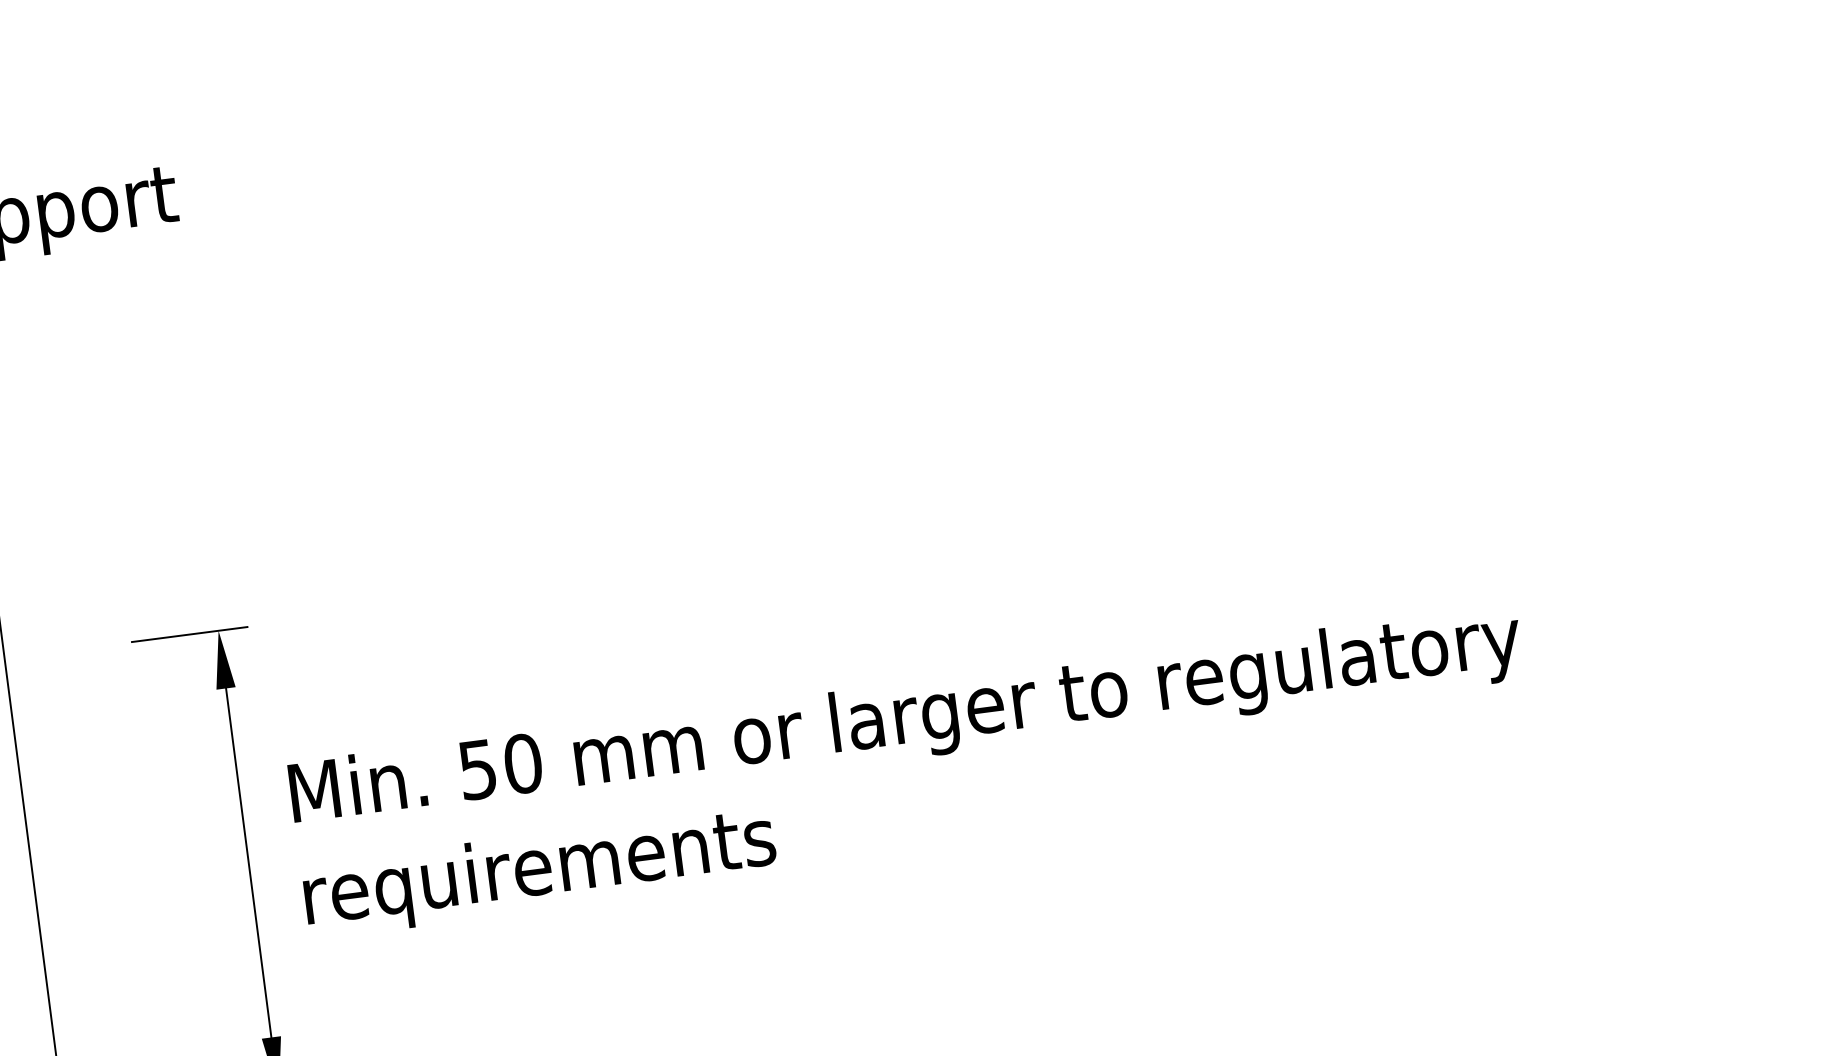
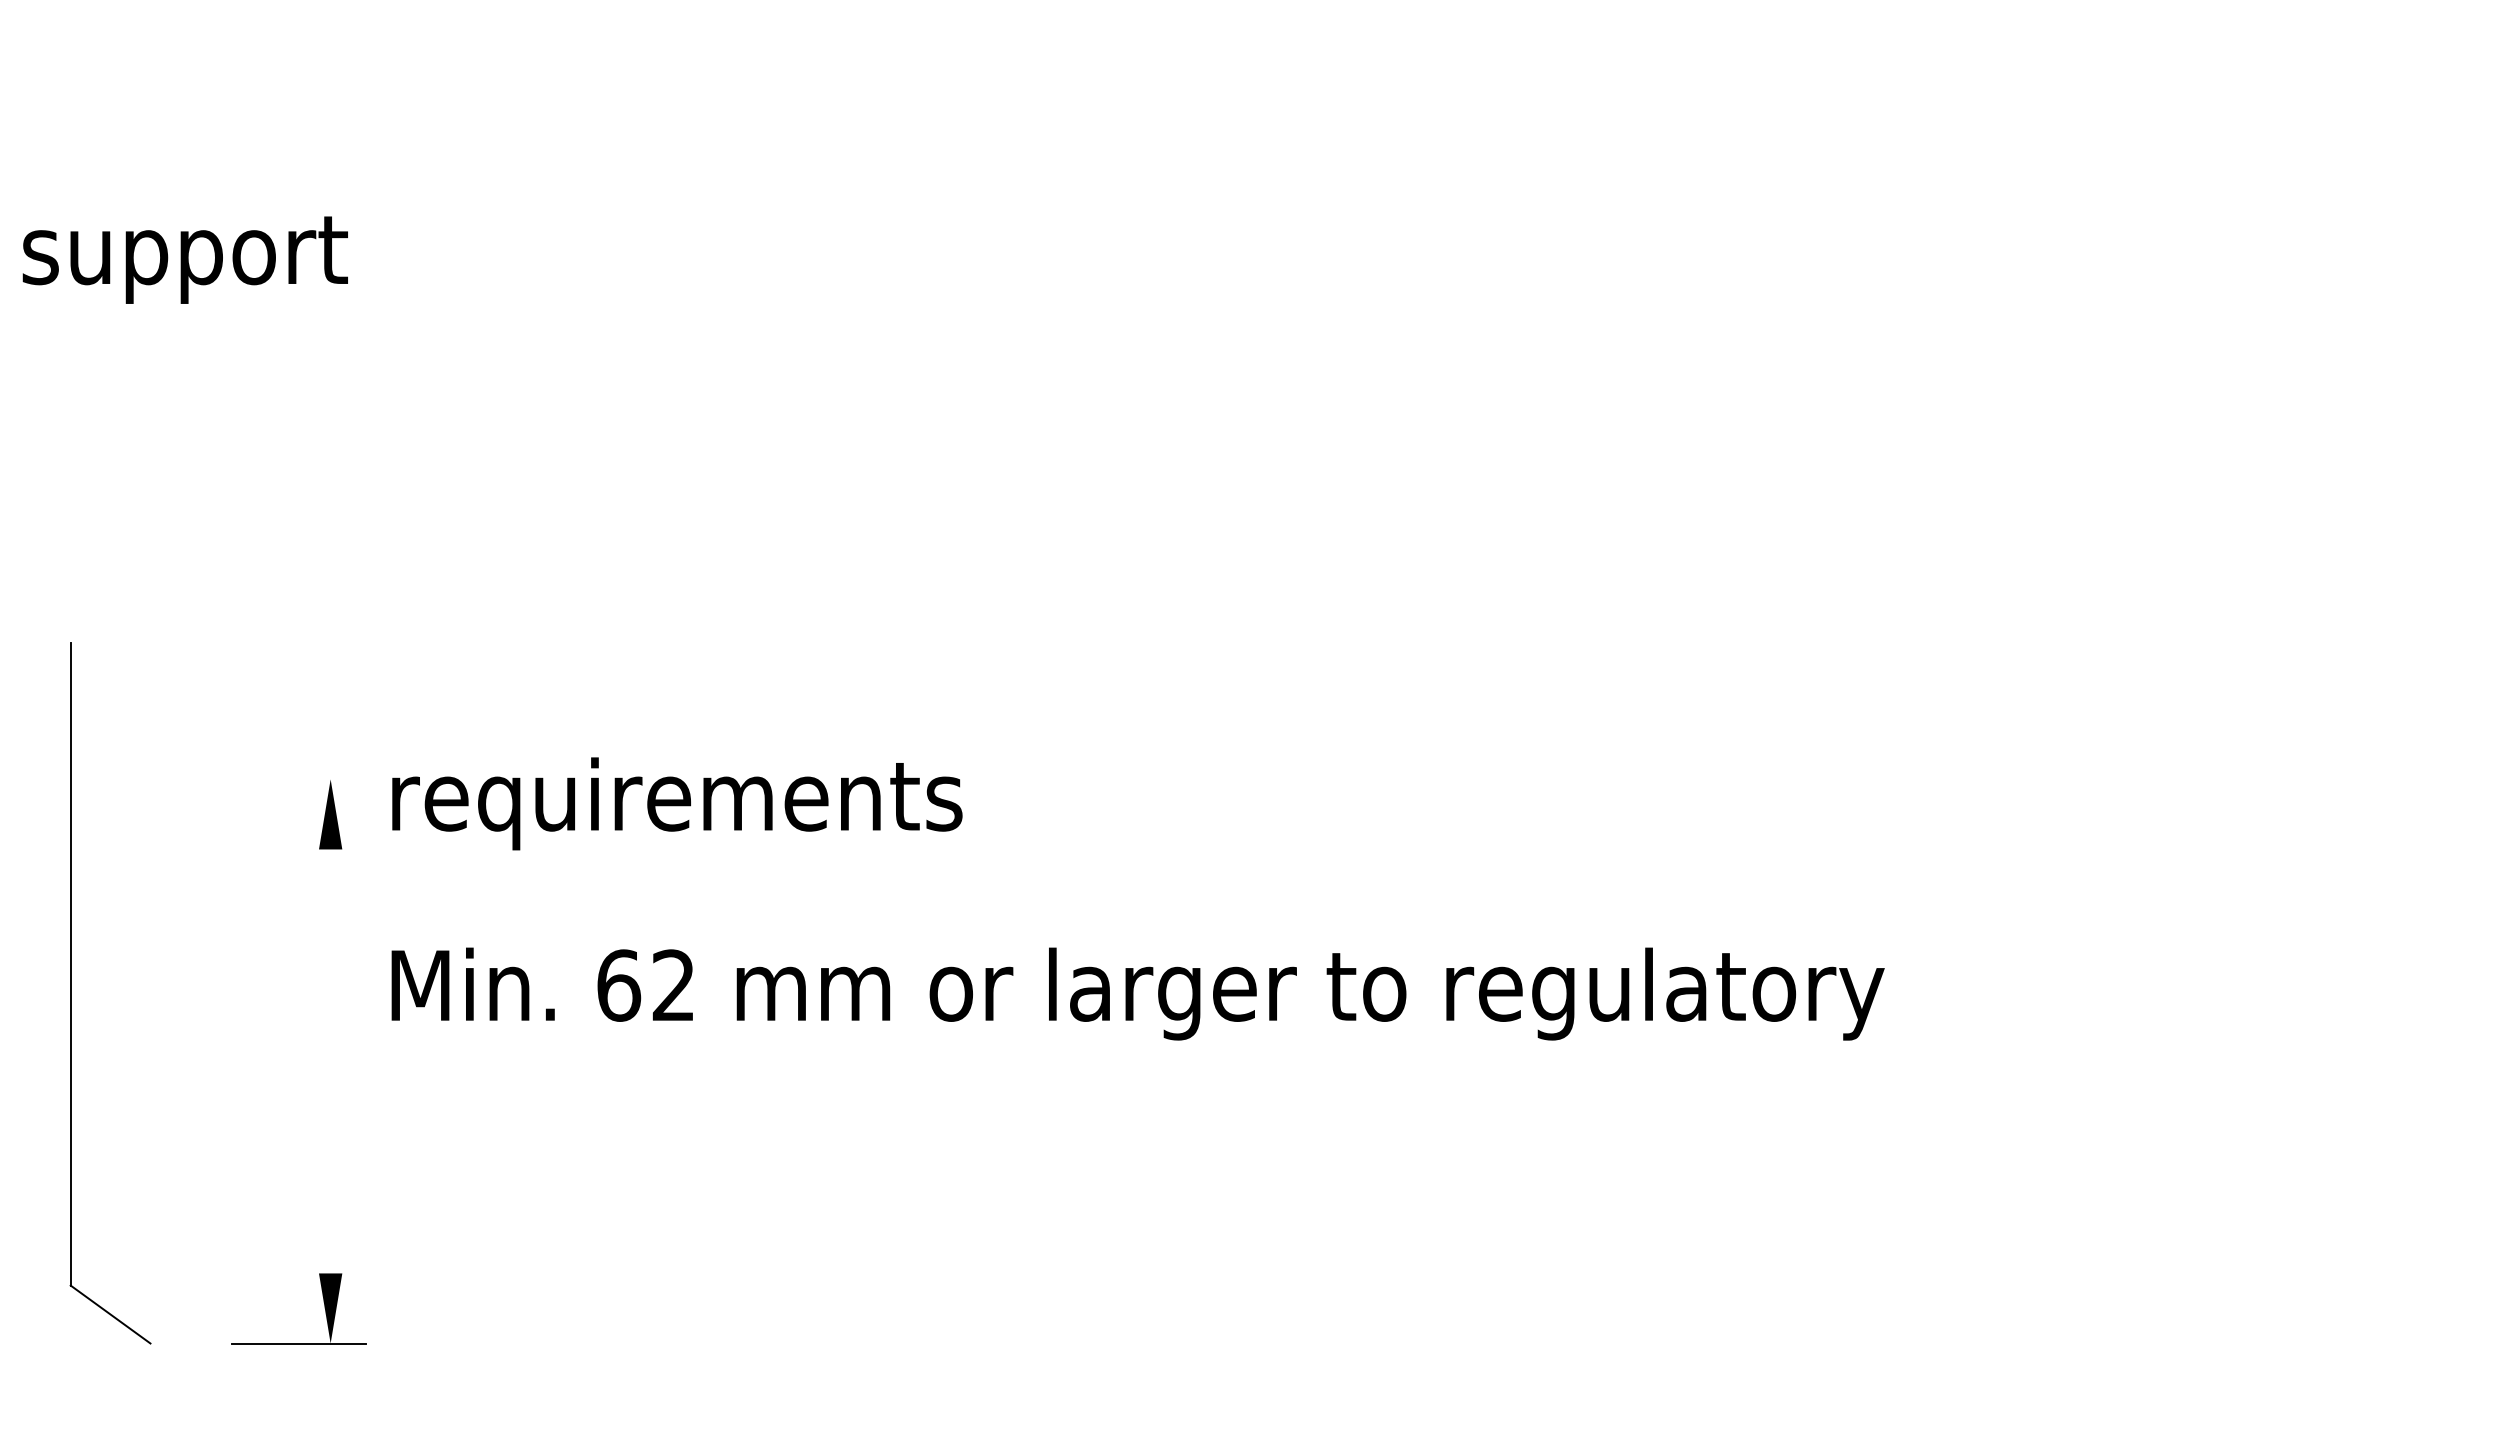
line: (189, 634) -> (295, 779), removed
text: (500, 766) -> (646, 985), 50 -> 62
line: (248, 863) -> (330, 1061), removed
text: (540, 872) -> (677, 803), moved

